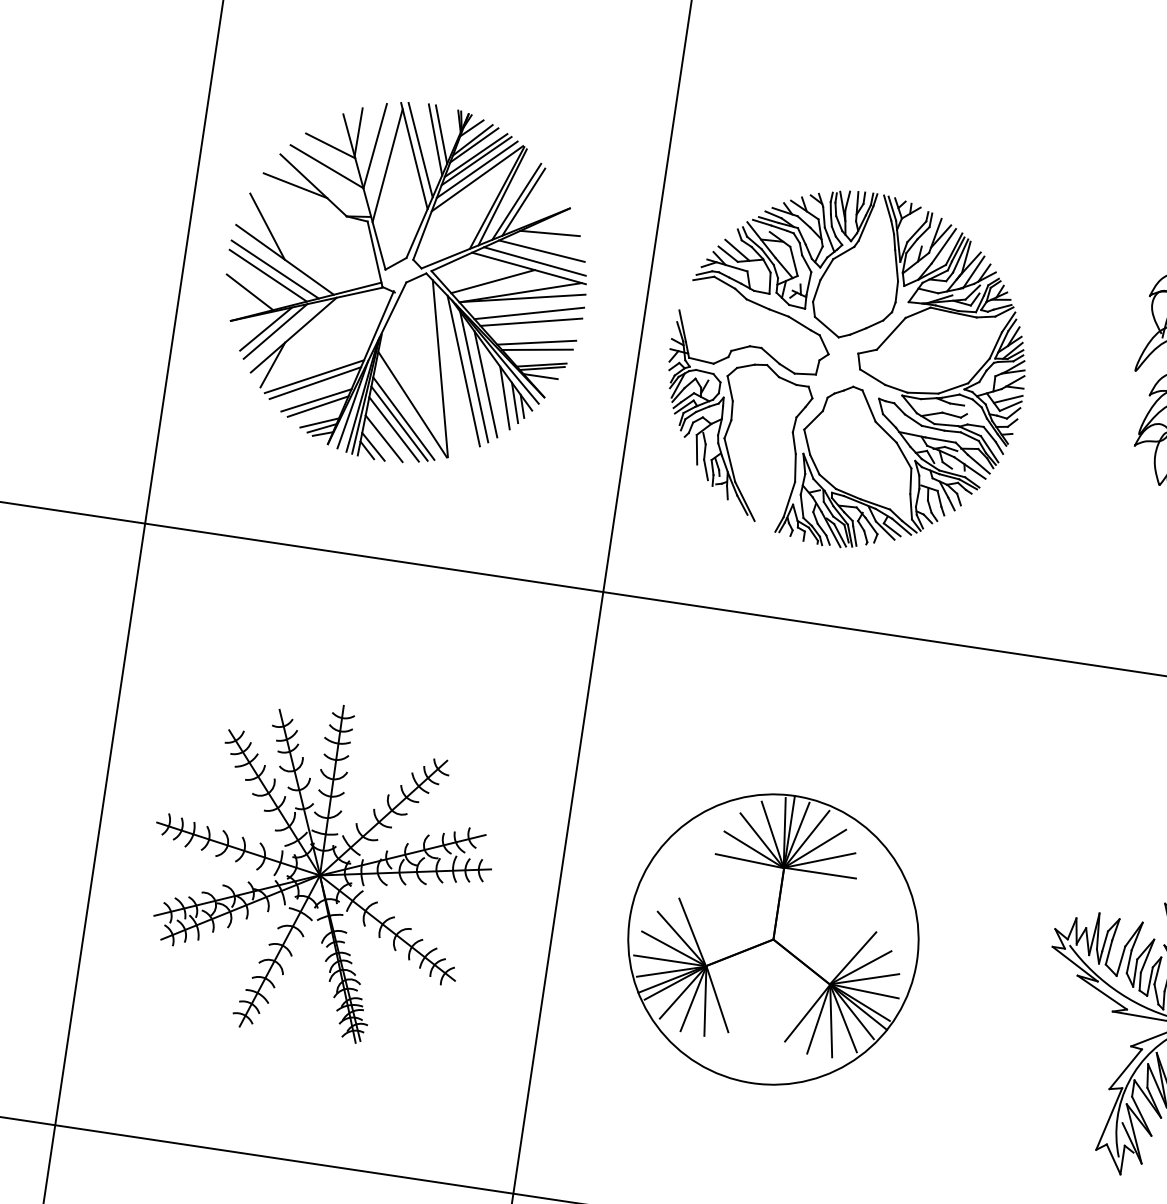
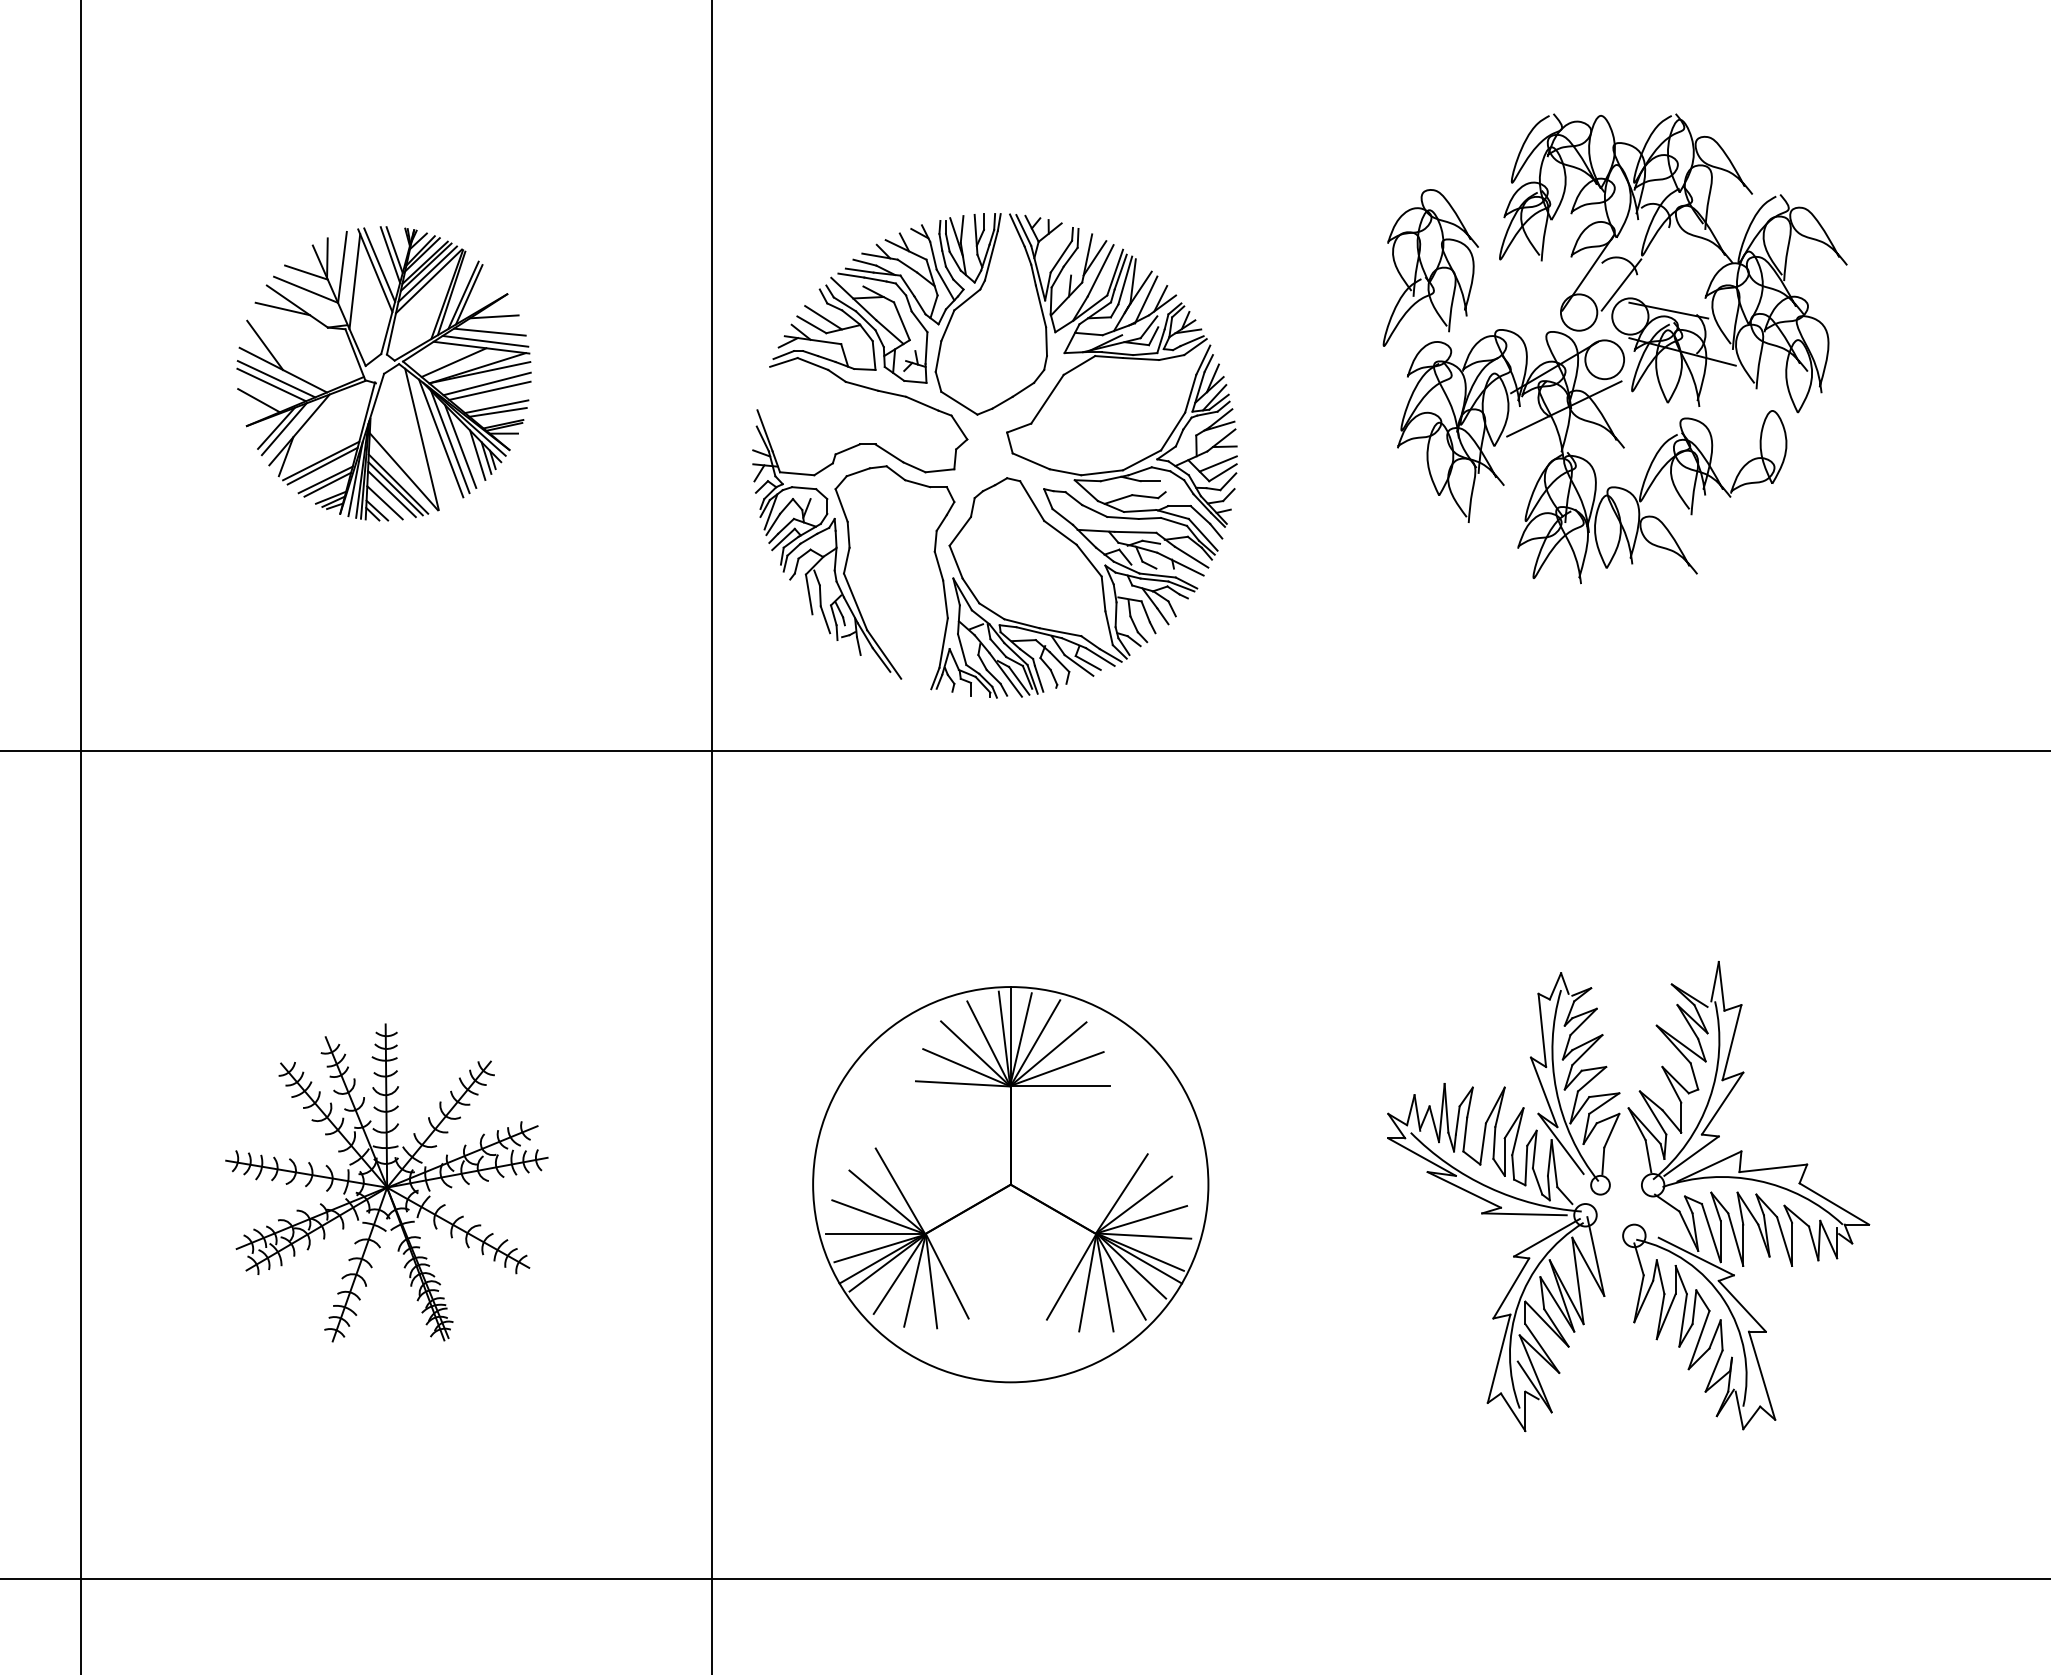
part: (405, 282) -> (383, 373), size x0.6
part: (858, 366) -> (1010, 449), moved
part: (320, 870) -> (386, 1182), size x0.7

